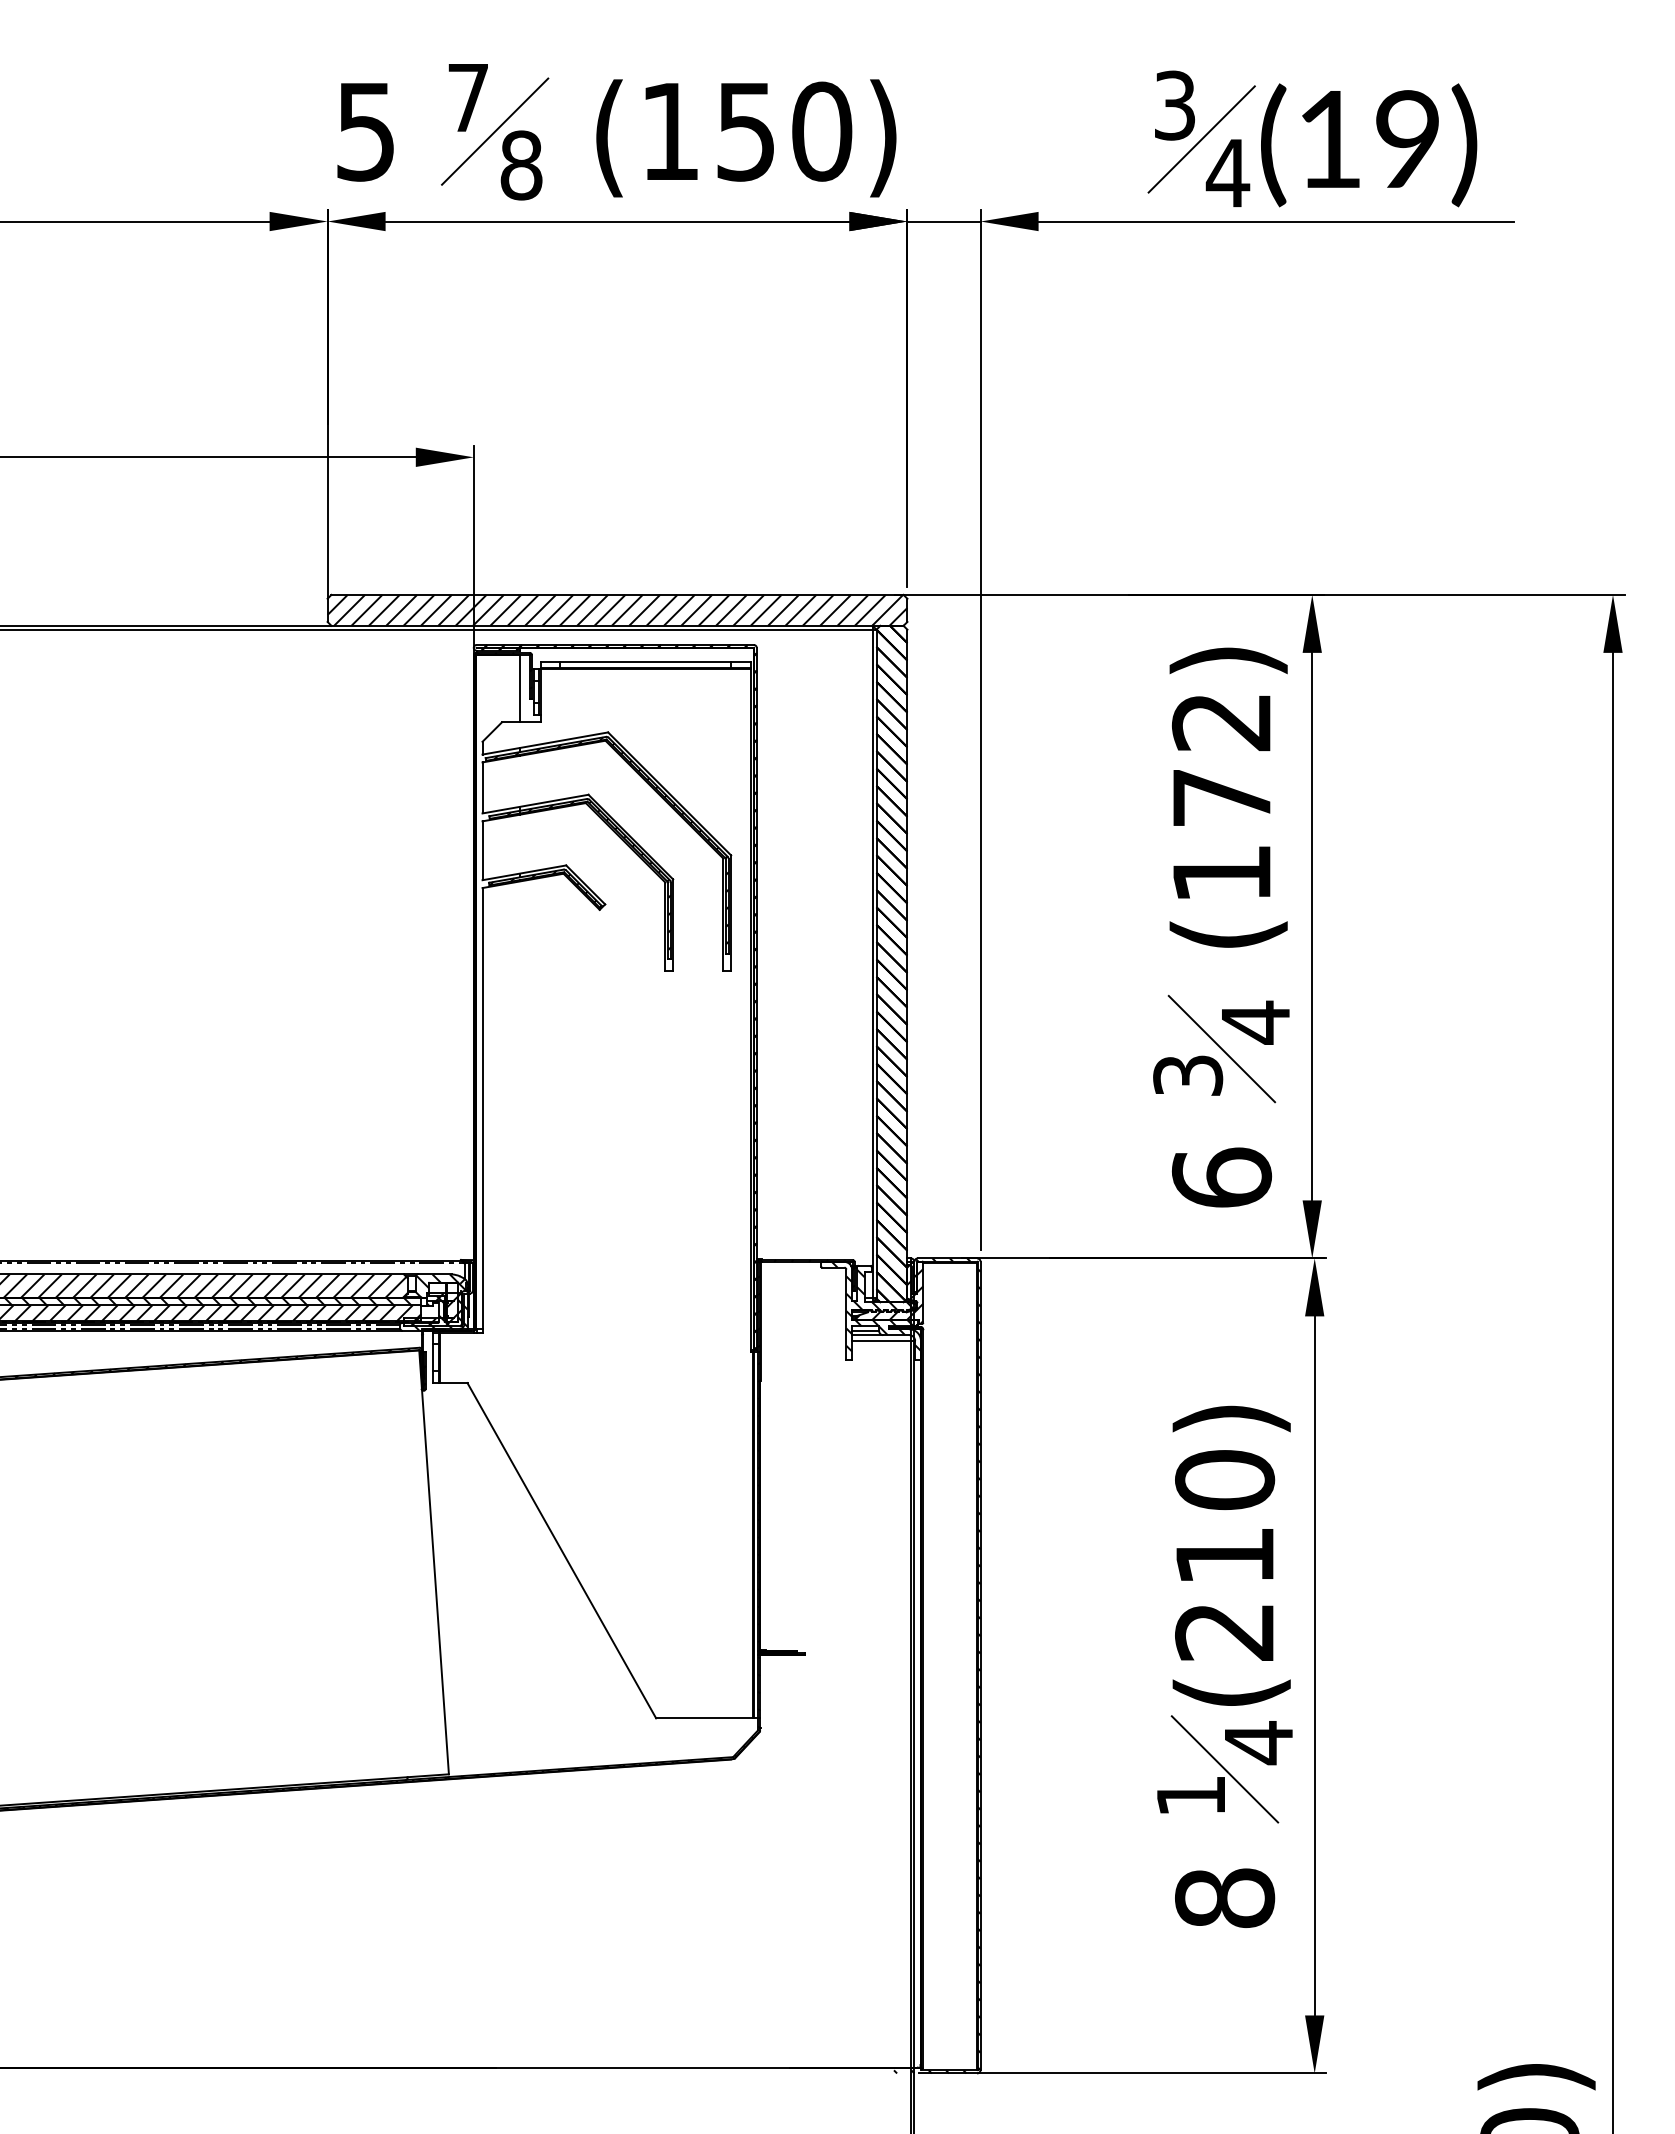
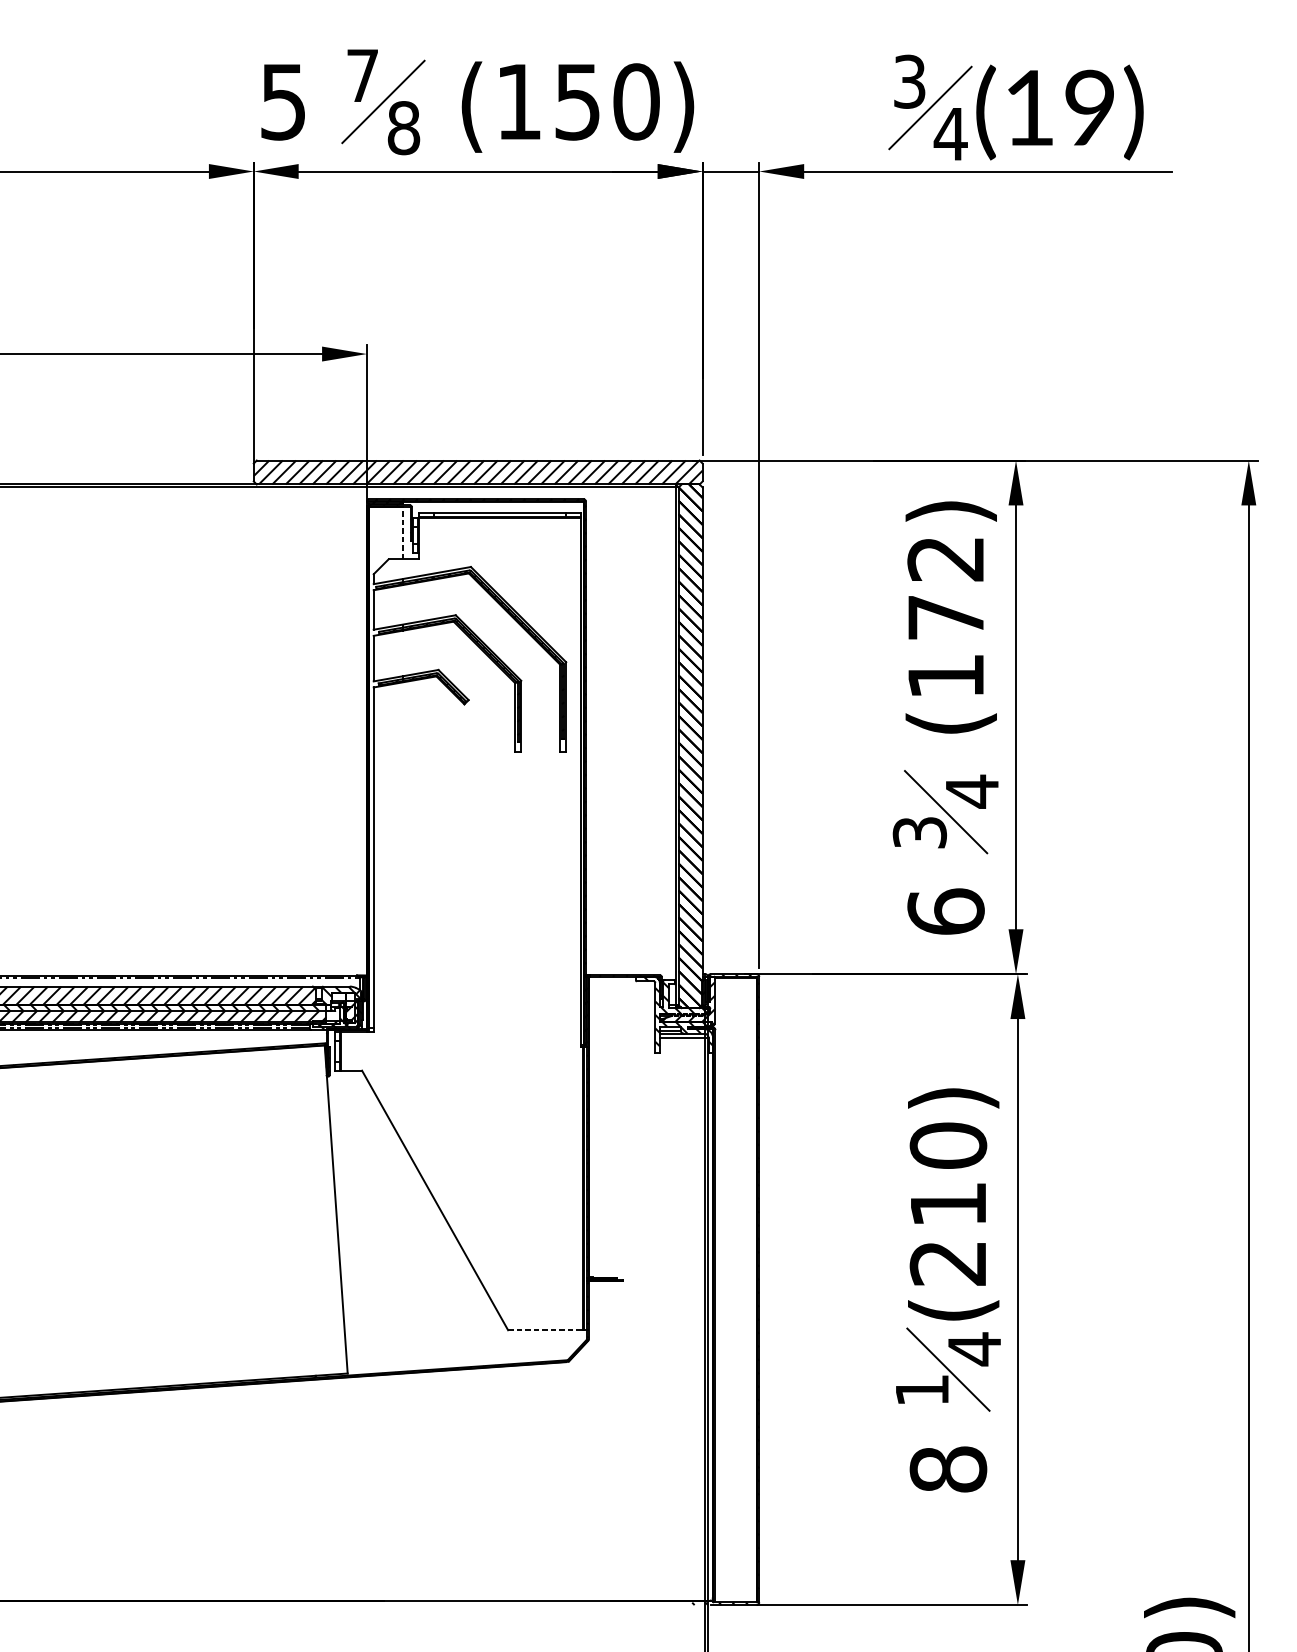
line: (520, 688) -> (403, 533), solid -> dashed
line: (704, 1718) -> (545, 1330), solid -> dashed

